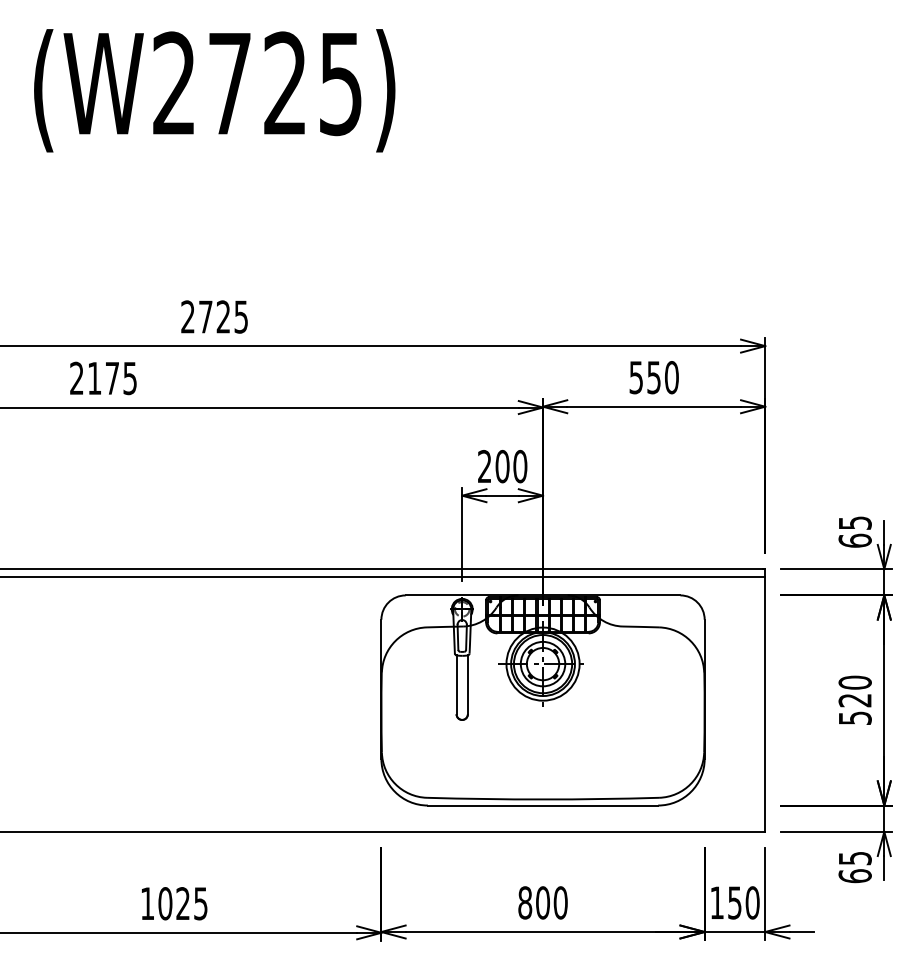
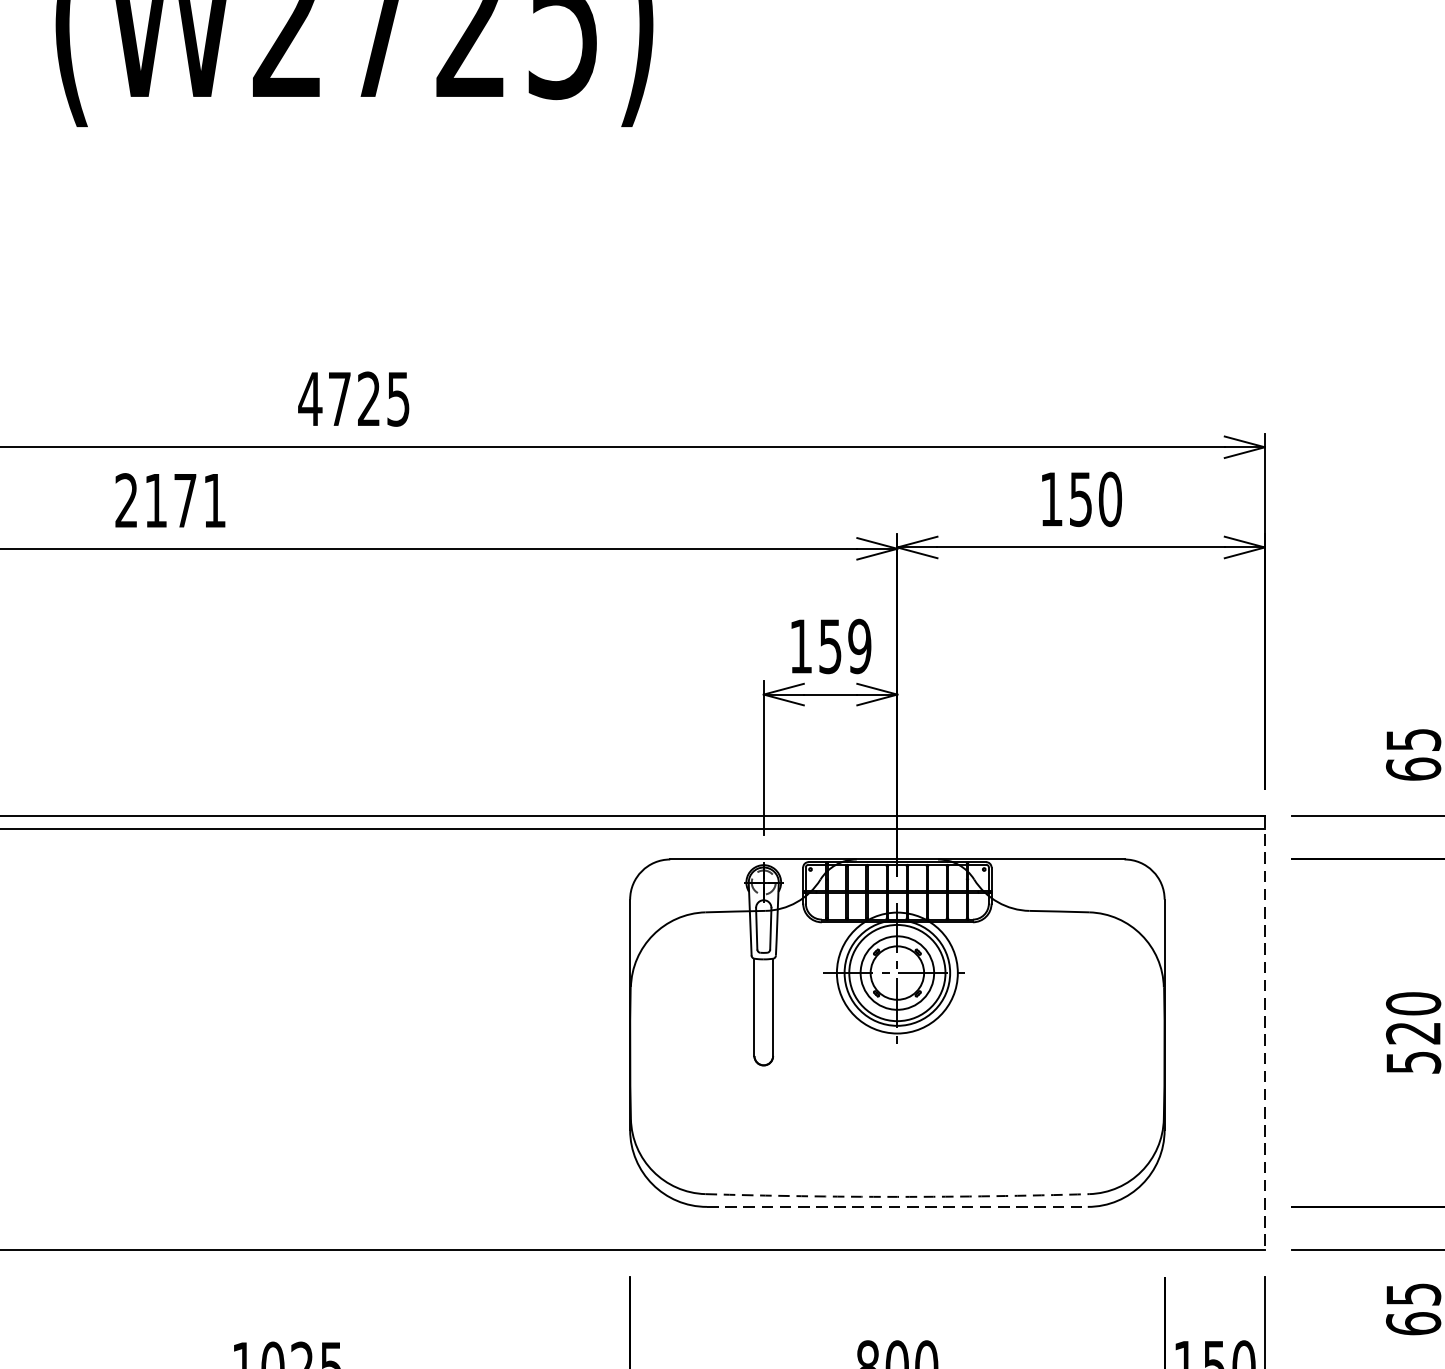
text: (187, 316) -> (309, 398), 2725 -> 4725
text: (635, 377) -> (1050, 499), 550 -> 150
text: (129, 378) -> (213, 500), 2175 -> 2171
text: (502, 466) -> (830, 646), 200 -> 159
line: (765, 700) -> (1265, 1033), solid -> dashed
arc: (543, 799) -> (898, 1196), solid -> dashed
line: (543, 805) -> (898, 1206), solid -> dashed

